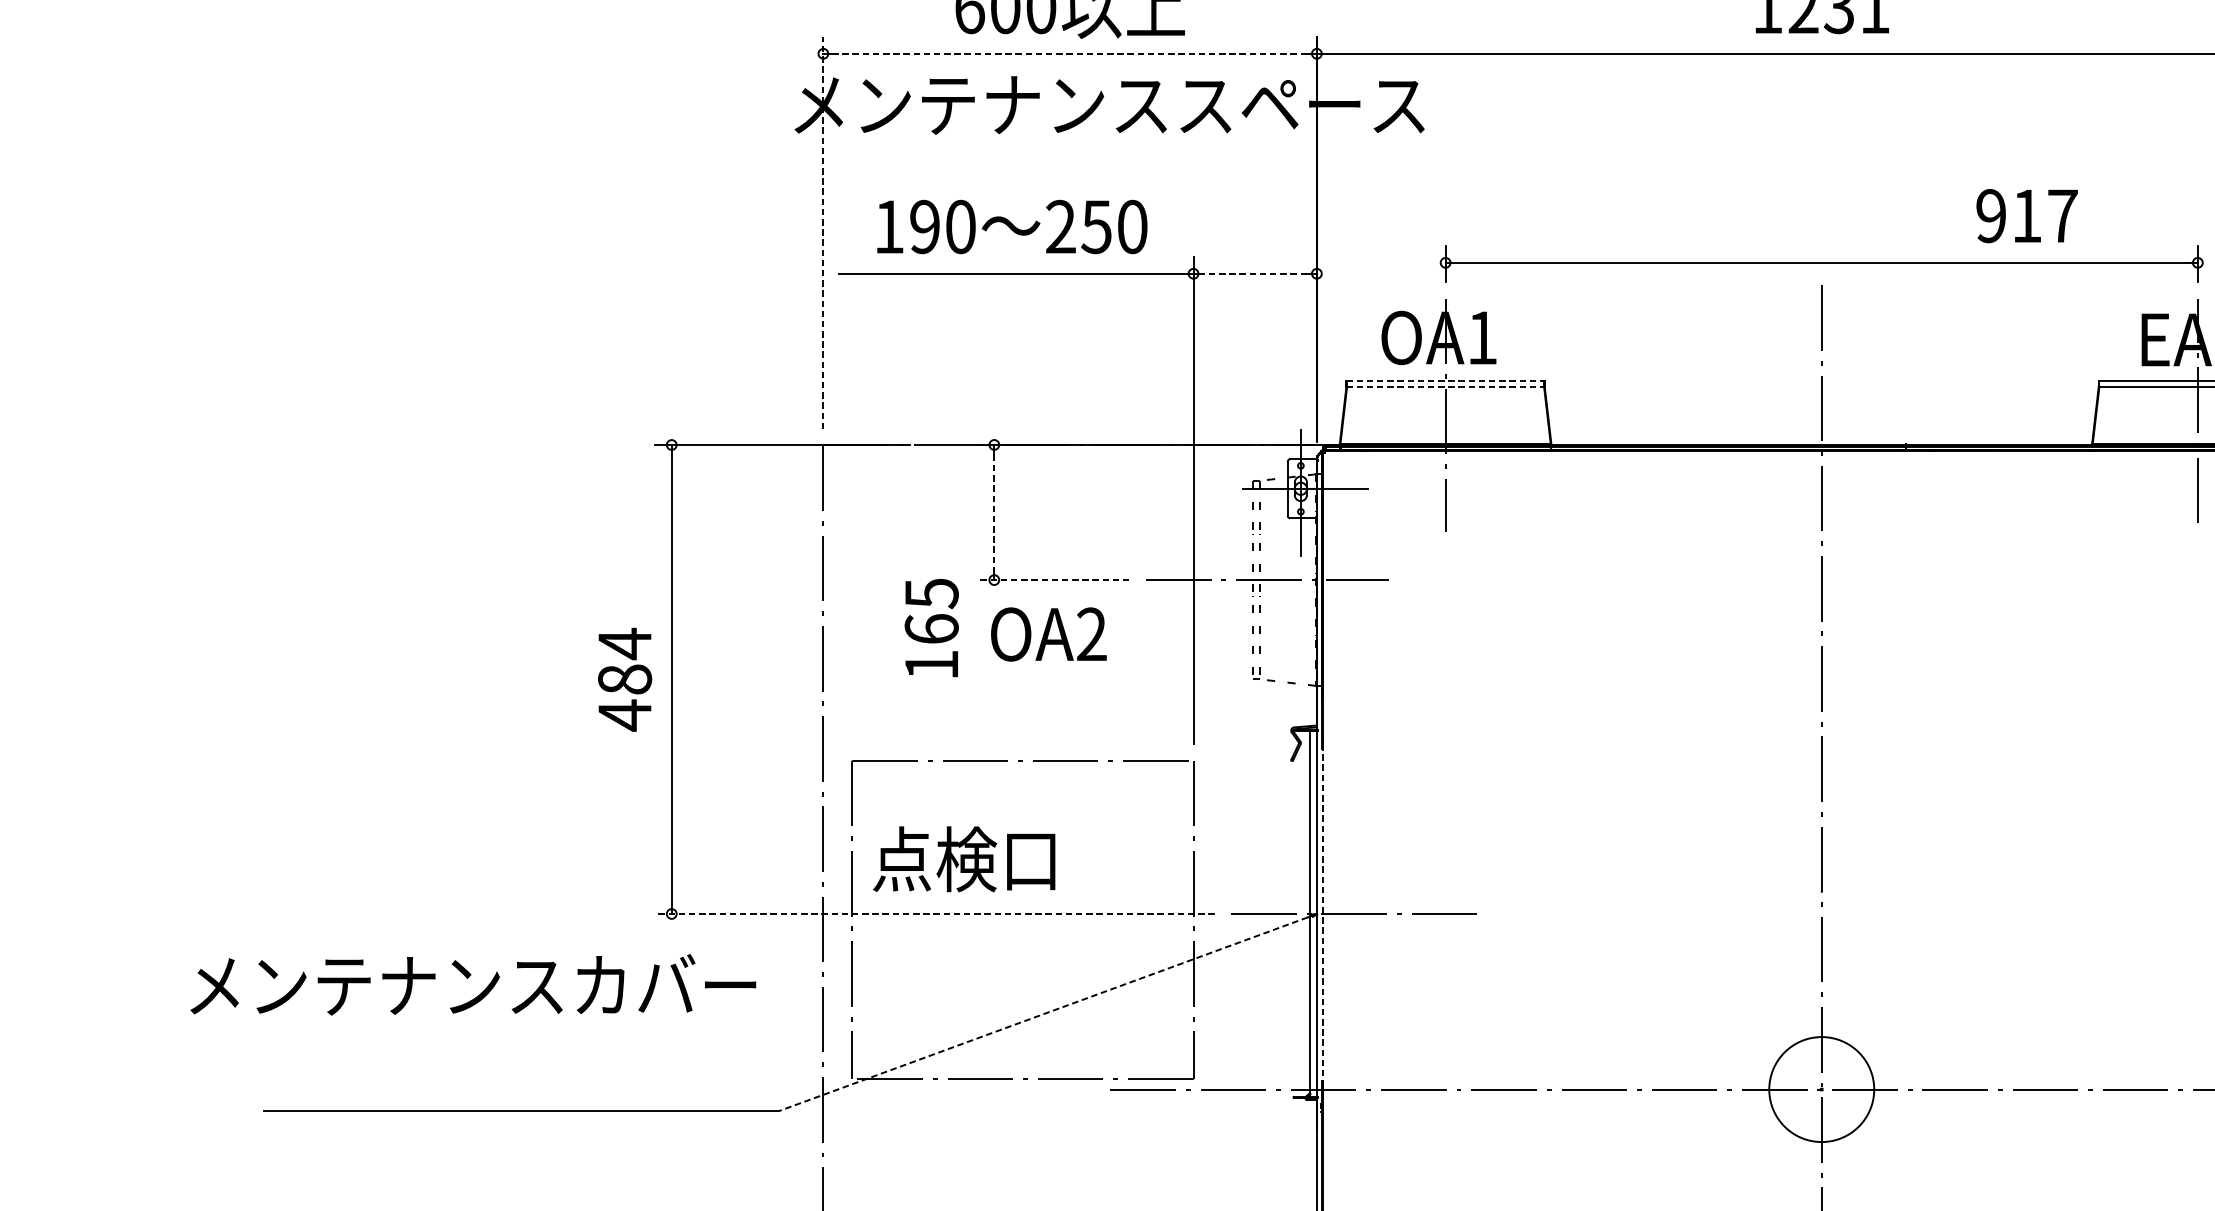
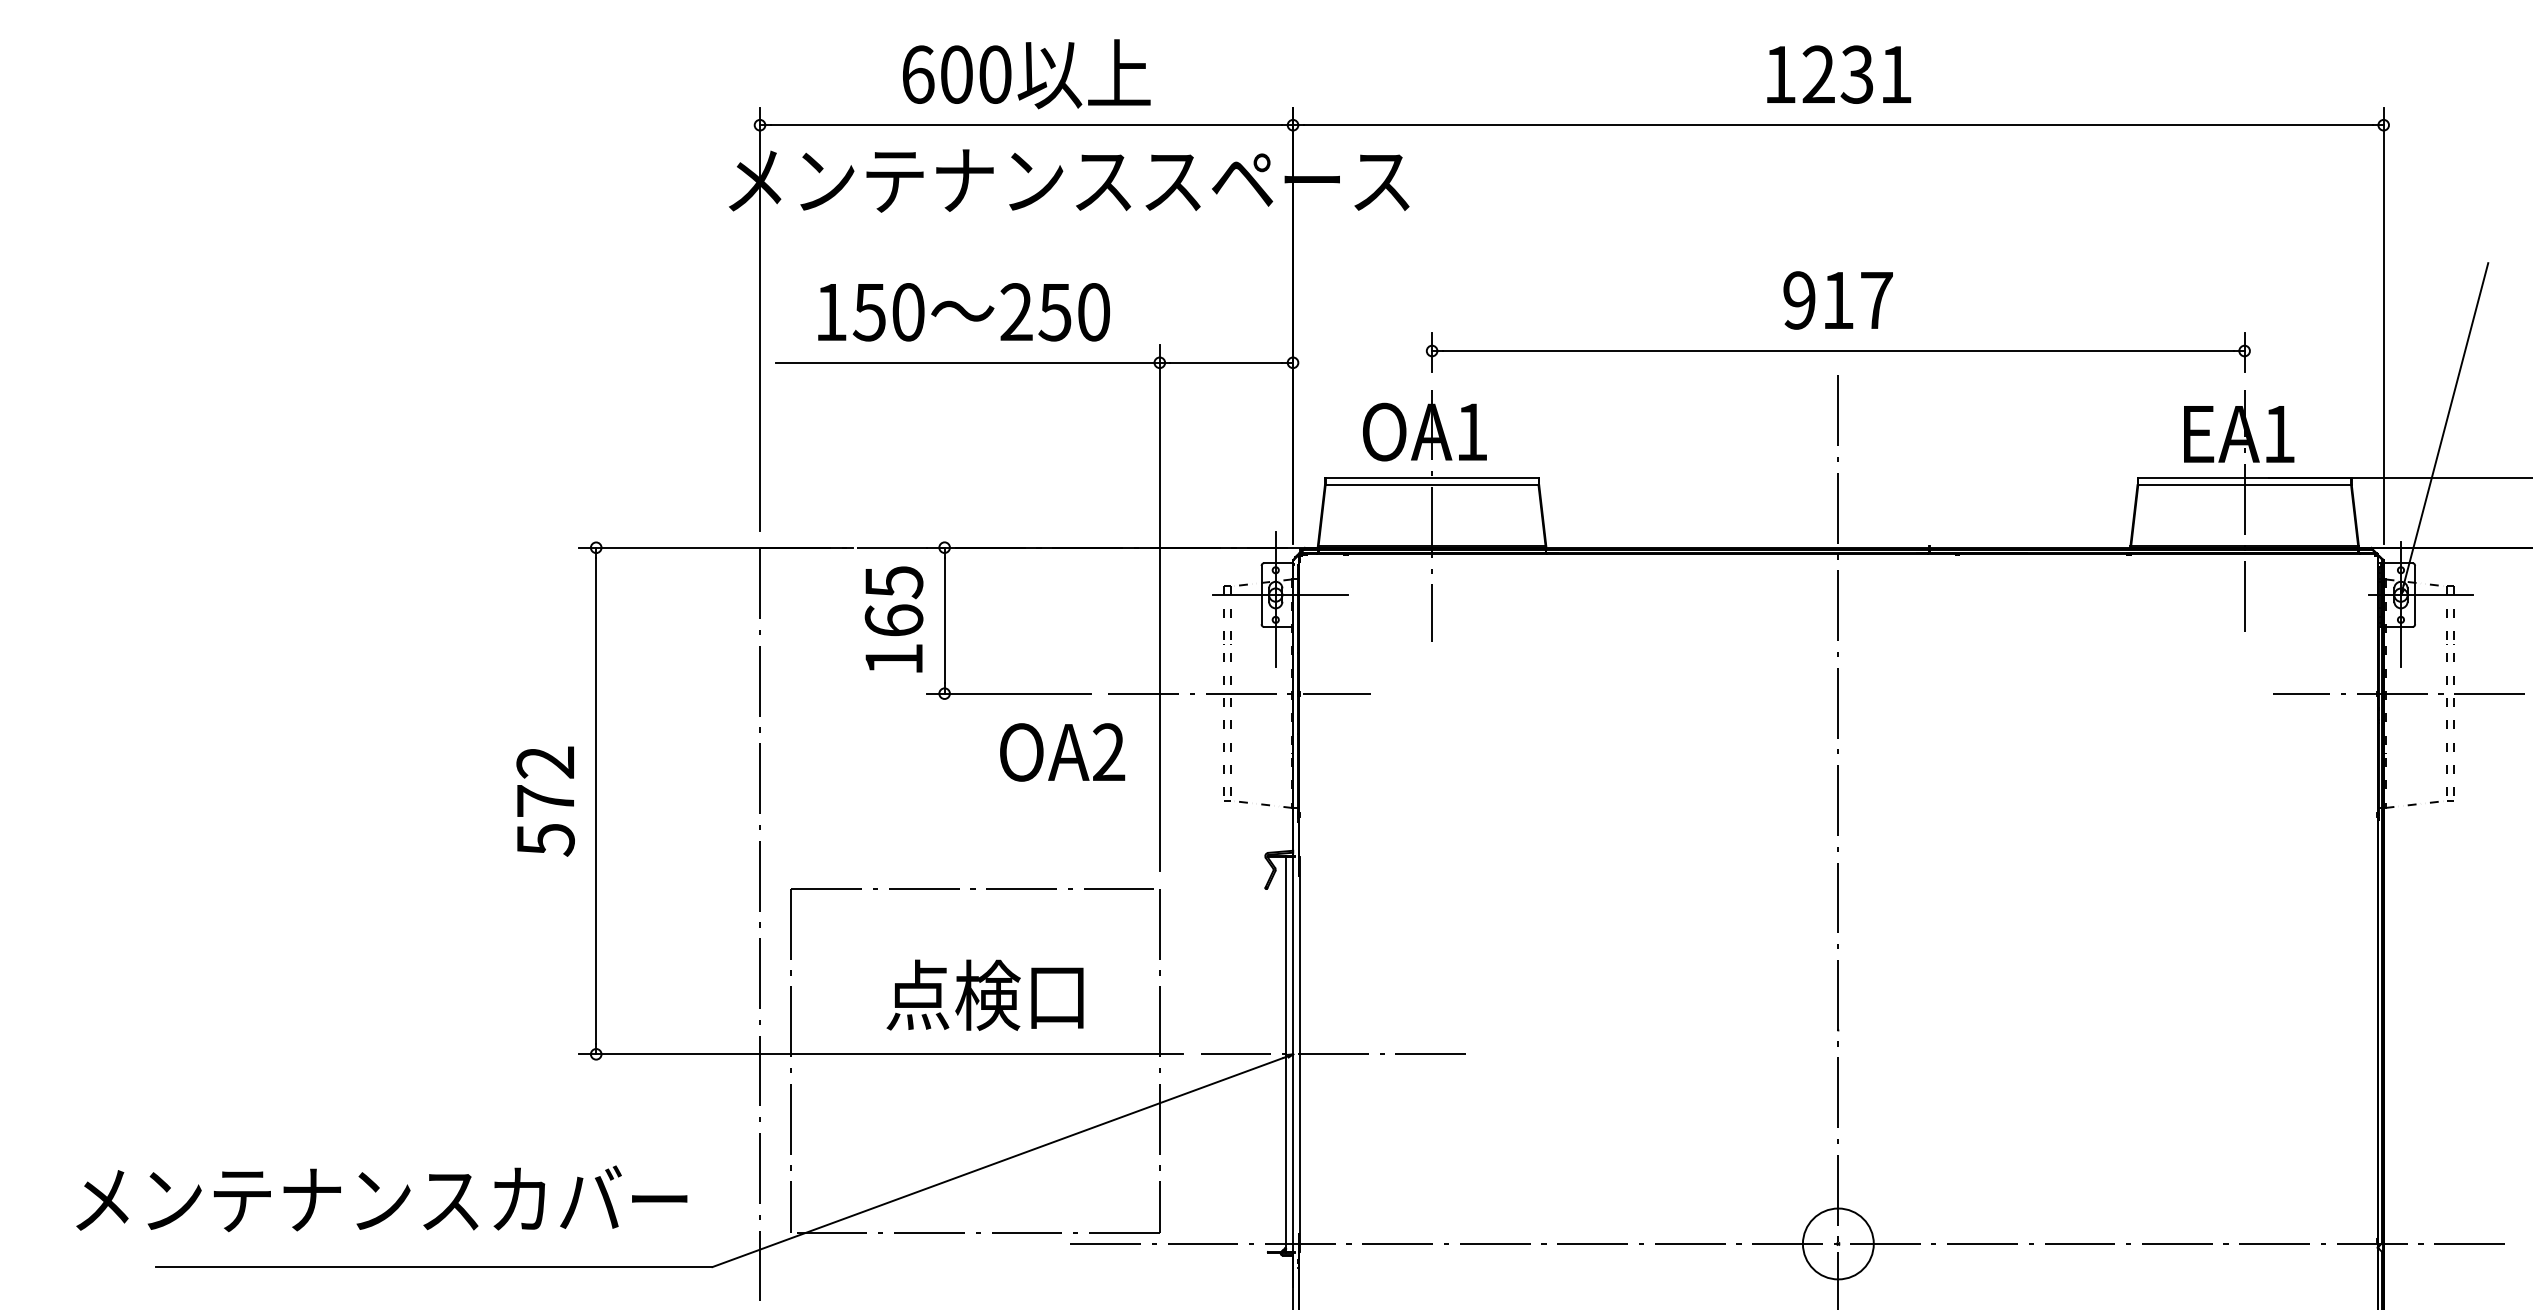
line: (1070, 54) -> (1026, 125), dashed -> solid
text: (2026, 216) -> (1837, 300), moved
text: (923, 227) -> (868, 312), 190 -> 150
line: (823, 233) -> (760, 319), dashed -> solid
line: (1255, 273) -> (1226, 362), dashed -> solid
line: (1445, 380) -> (1432, 478), dashed -> solid
line: (1445, 387) -> (1432, 485), dashed -> solid
line: (994, 513) -> (944, 621), dashed -> solid
line: (1053, 579) -> (1008, 693), dashed -> solid
text: (931, 628) -> (893, 619), moved
text: (1048, 634) -> (1062, 752), moved
text: (624, 679) -> (545, 801), 484 -> 572
text: (963, 858) -> (984, 994), moved
line: (934, 914) -> (880, 1054), dashed -> solid
line: (1323, 914) -> (1300, 1054), dashed -> solid
text: (472, 984) -> (381, 1198), moved
line: (1043, 1014) -> (997, 1162), dashed -> solid
circle: (1820, 1089) -> (1837, 1243), size x0.62

